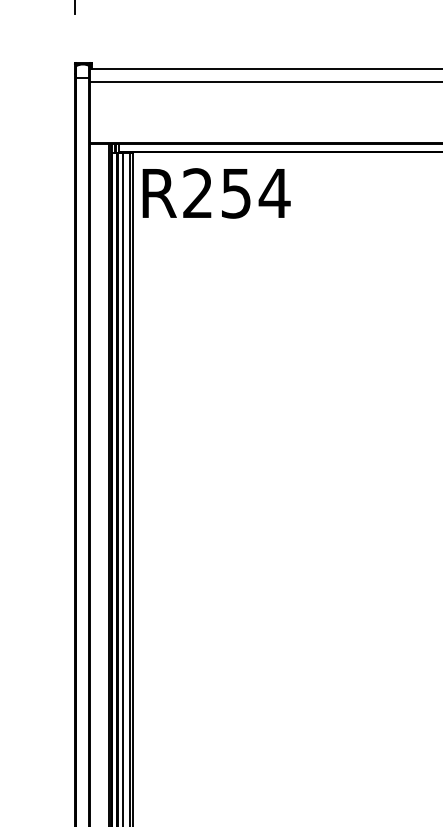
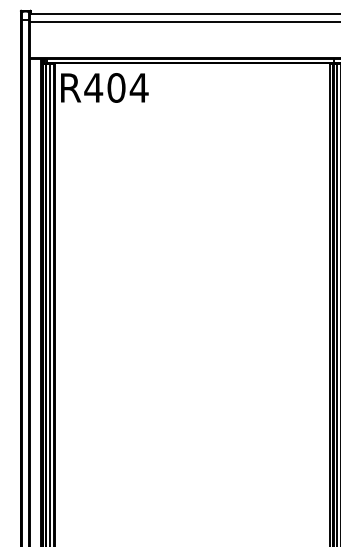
text: (216, 192) -> (104, 87), R254 -> R404

